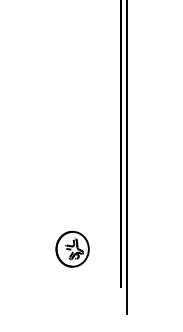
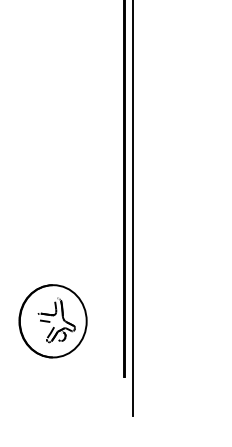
part: (72, 248) -> (52, 319), size x1.4

